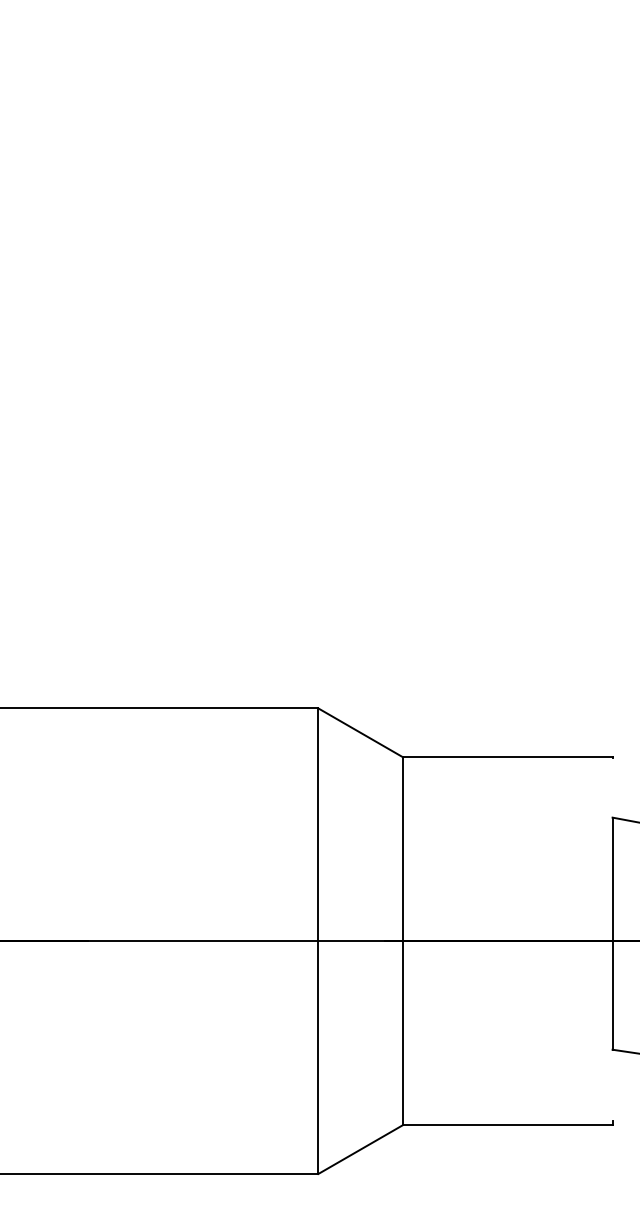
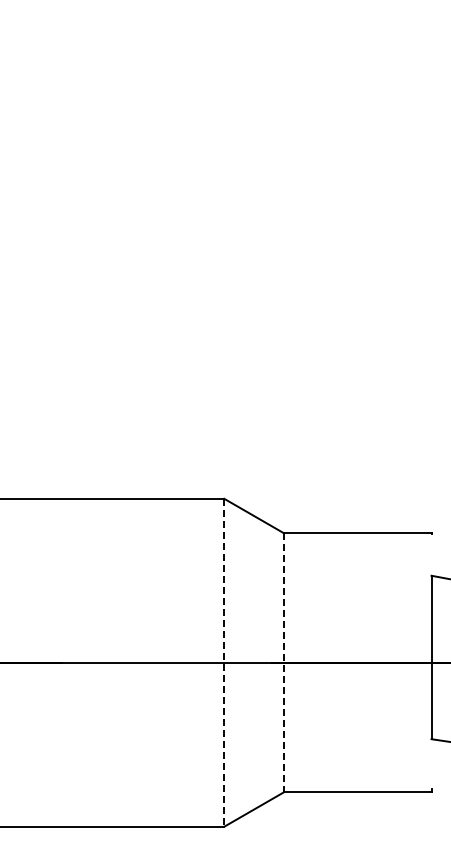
line: (318, 940) -> (224, 662), solid -> dashed
line: (402, 940) -> (283, 662), solid -> dashed

